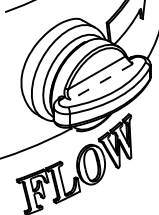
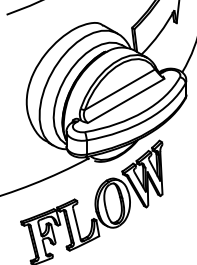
line: (101, 82) -> (125, 101), dashed -> solid

